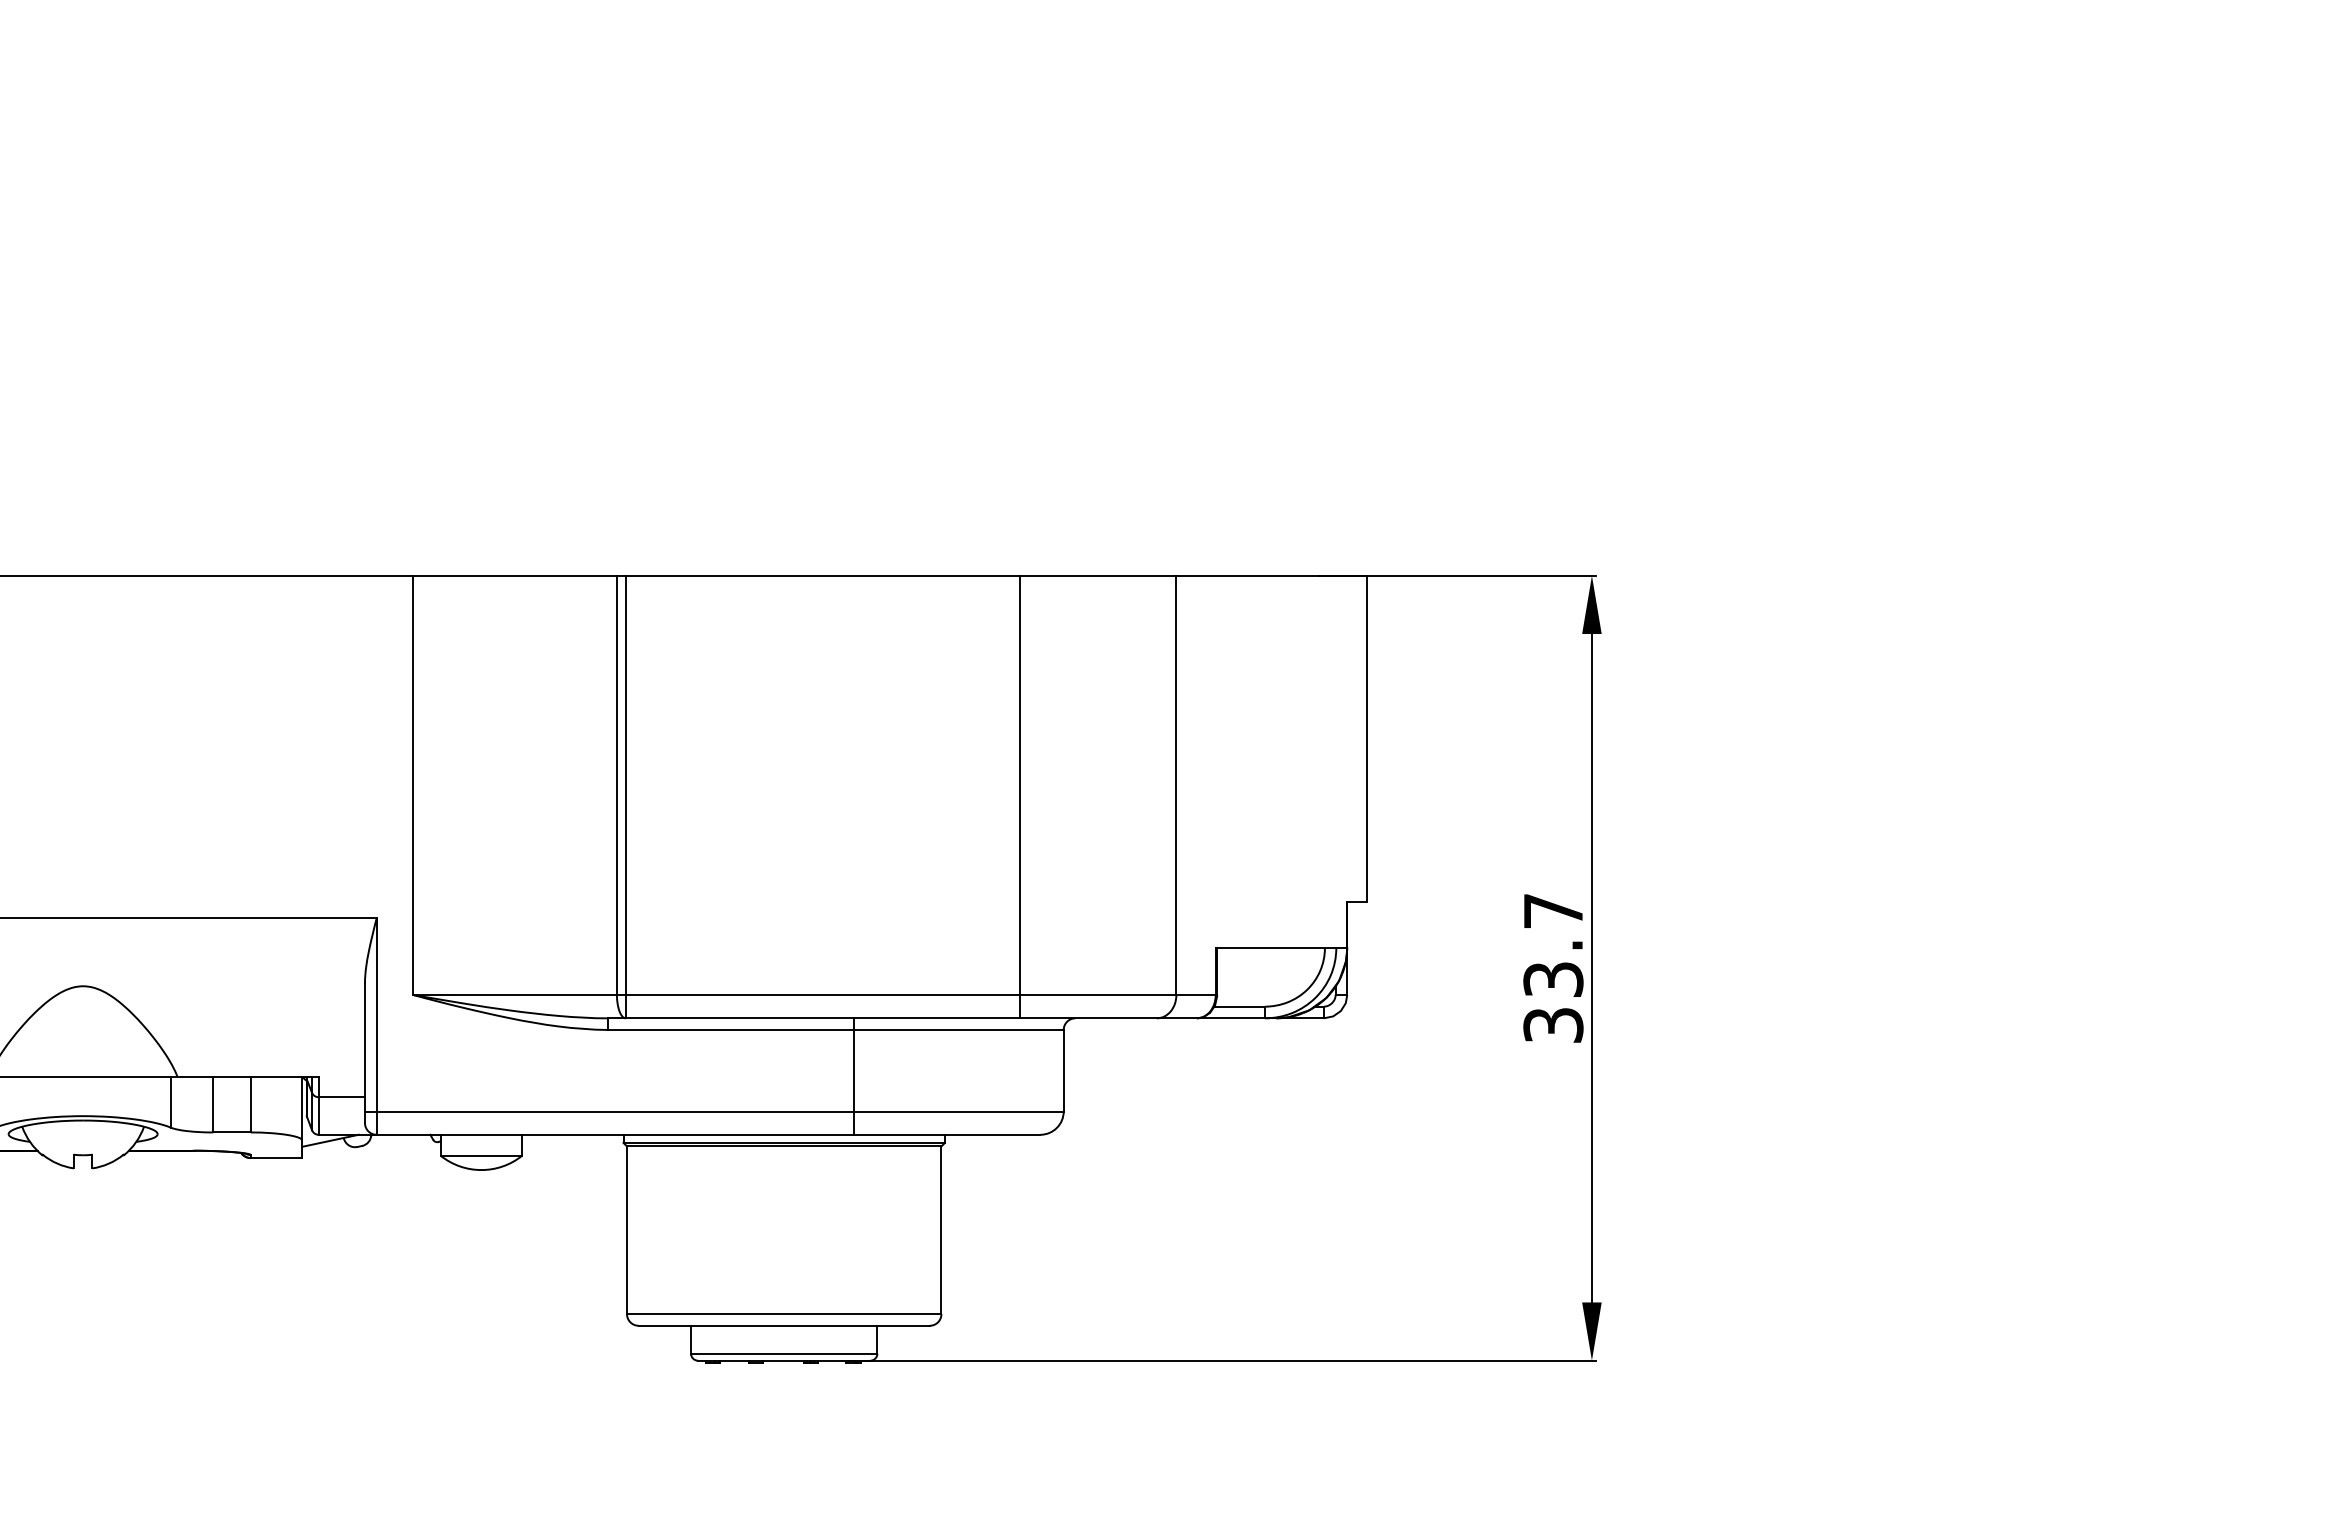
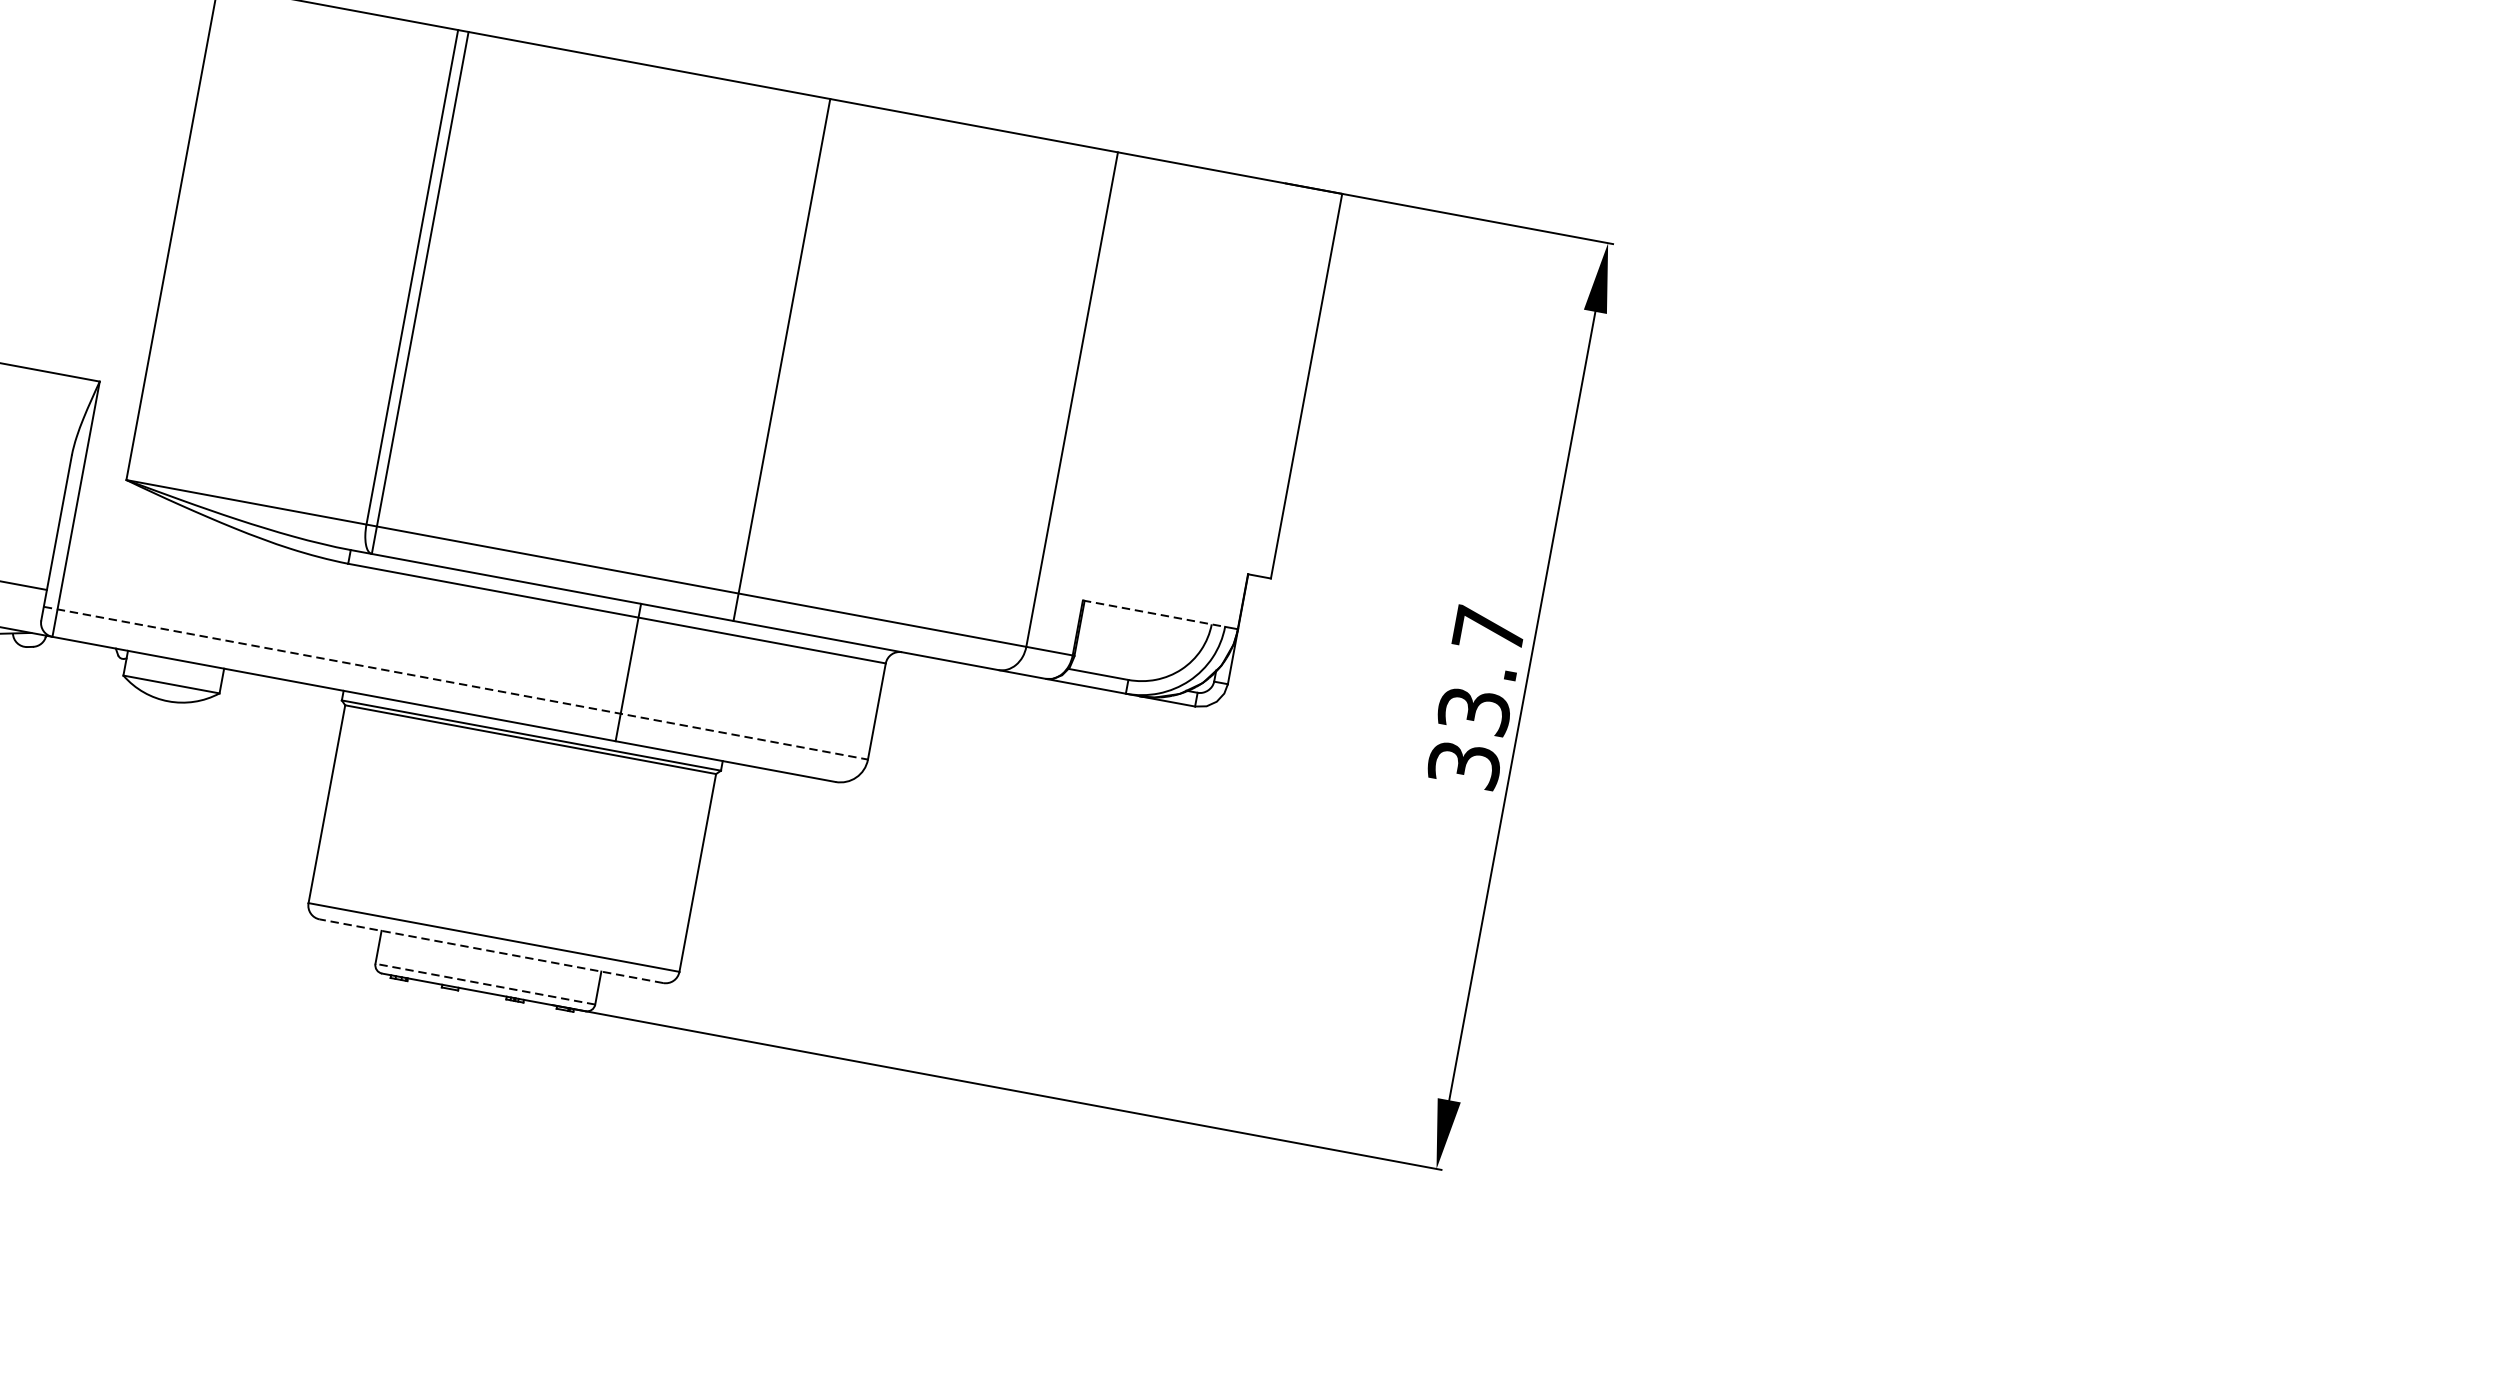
line: (1020, 796) -> (782, 359), moved
line: (1276, 948) -> (1154, 613), solid -> dashed
line: (714, 1111) -> (456, 683), solid -> dashed
line: (784, 1325) -> (491, 950), solid -> dashed
line: (783, 1353) -> (484, 983), solid -> dashed

